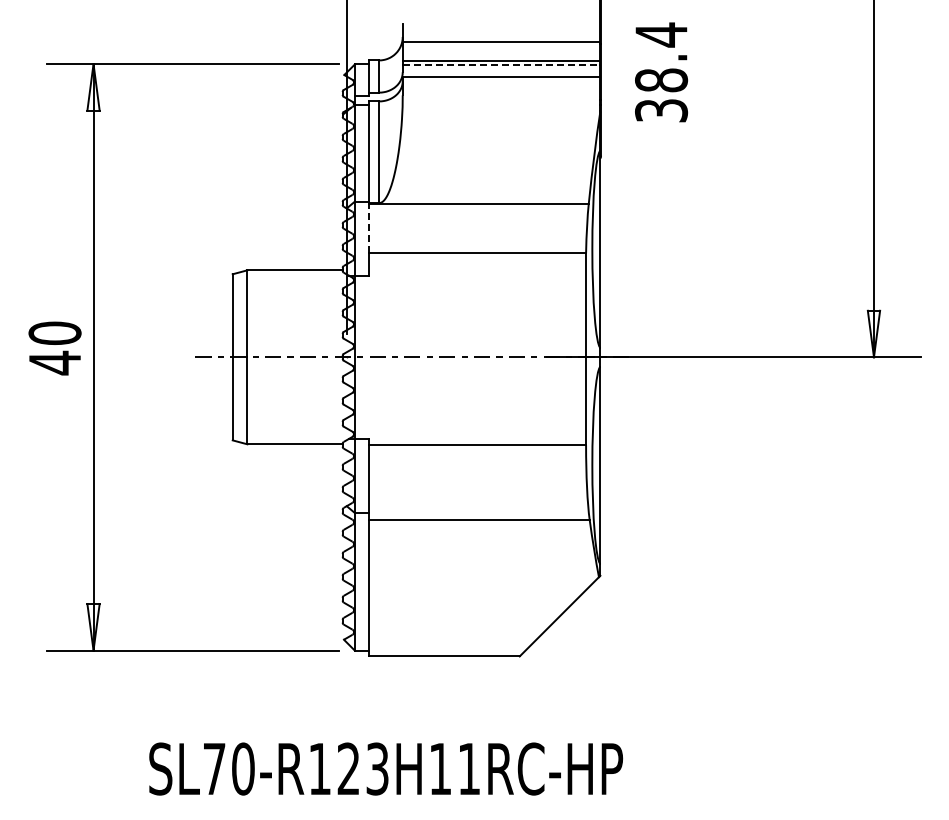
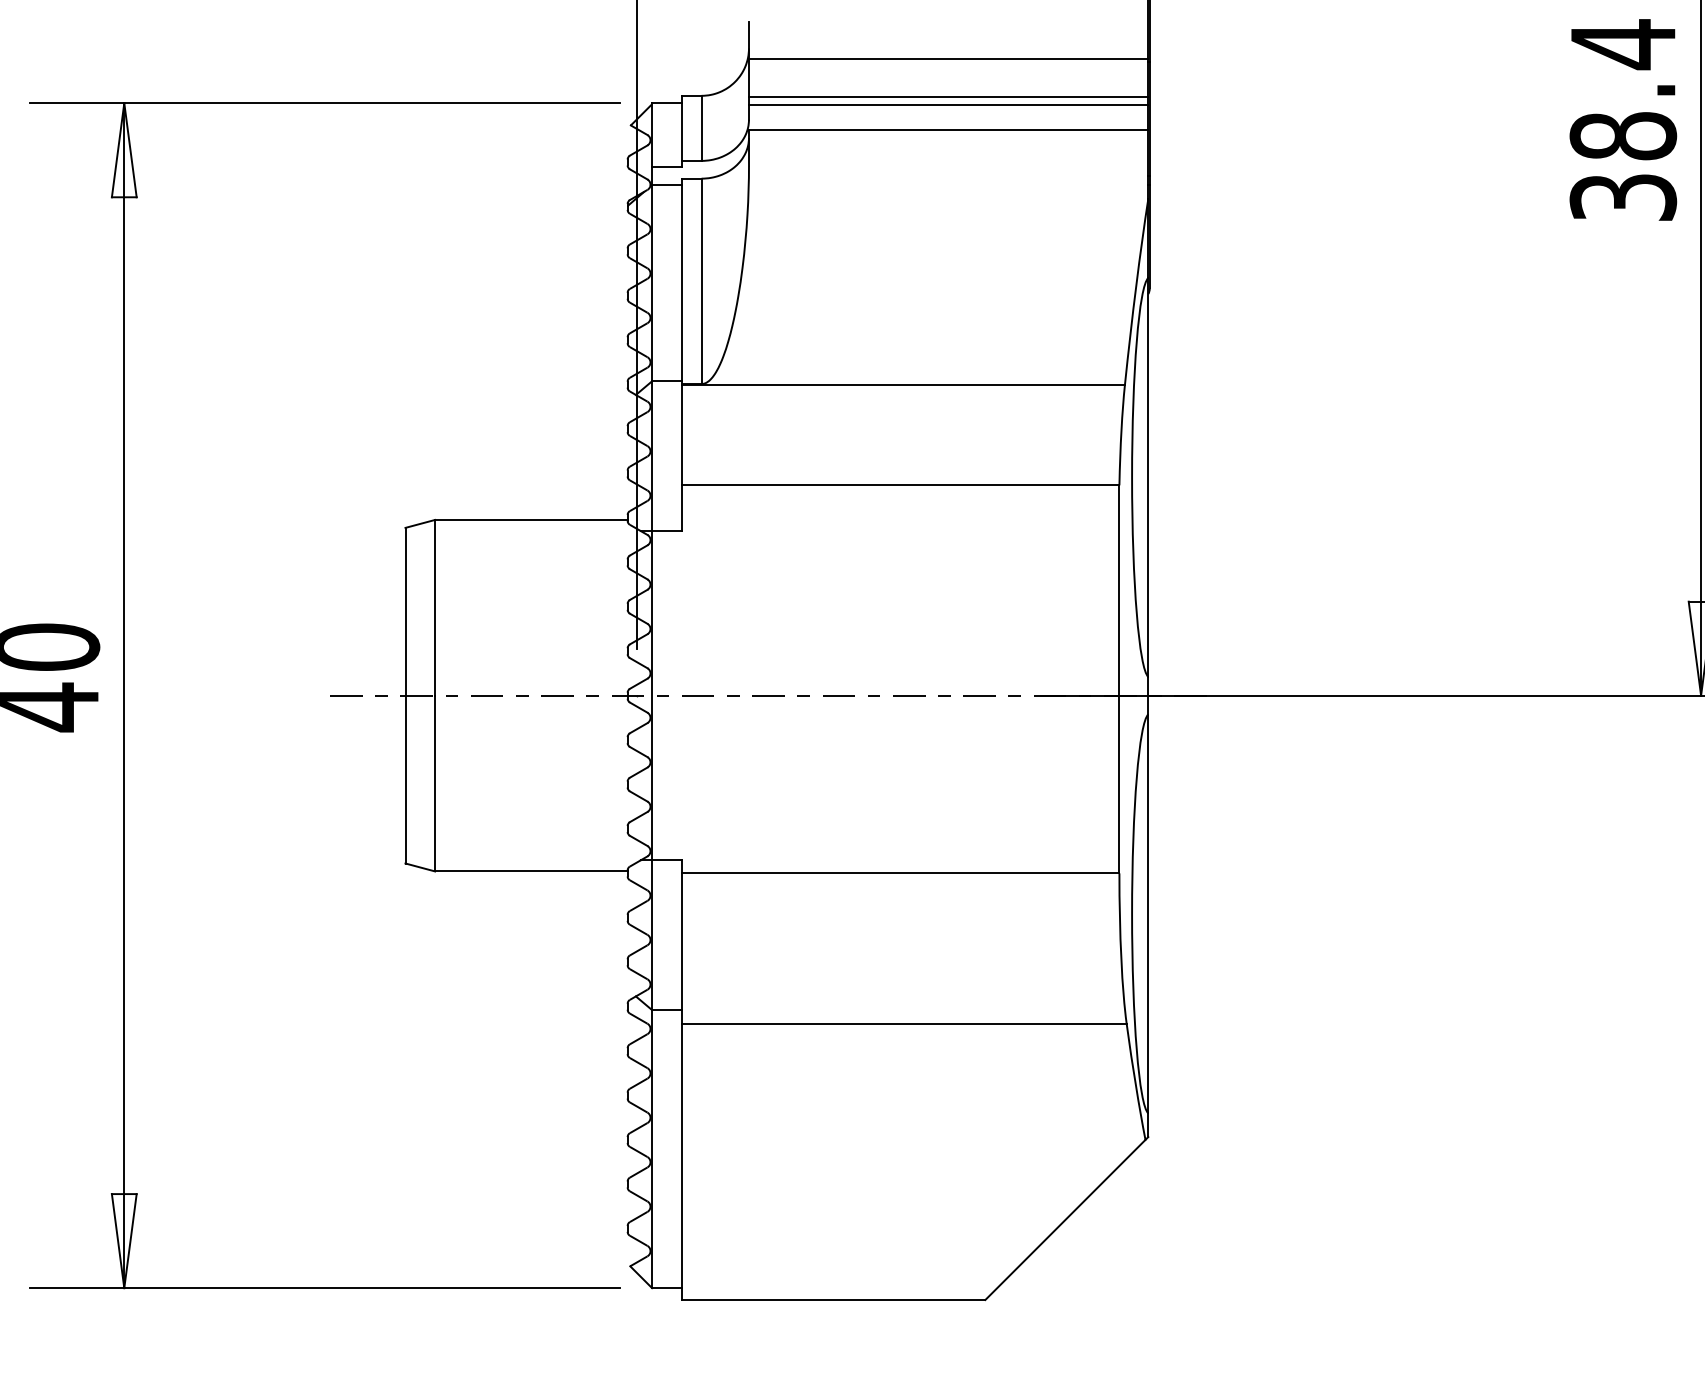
line: (501, 65) -> (948, 106), dashed -> solid
text: (661, 72) -> (1623, 120), moved
line: (369, 228) -> (681, 435), dashed -> solid

